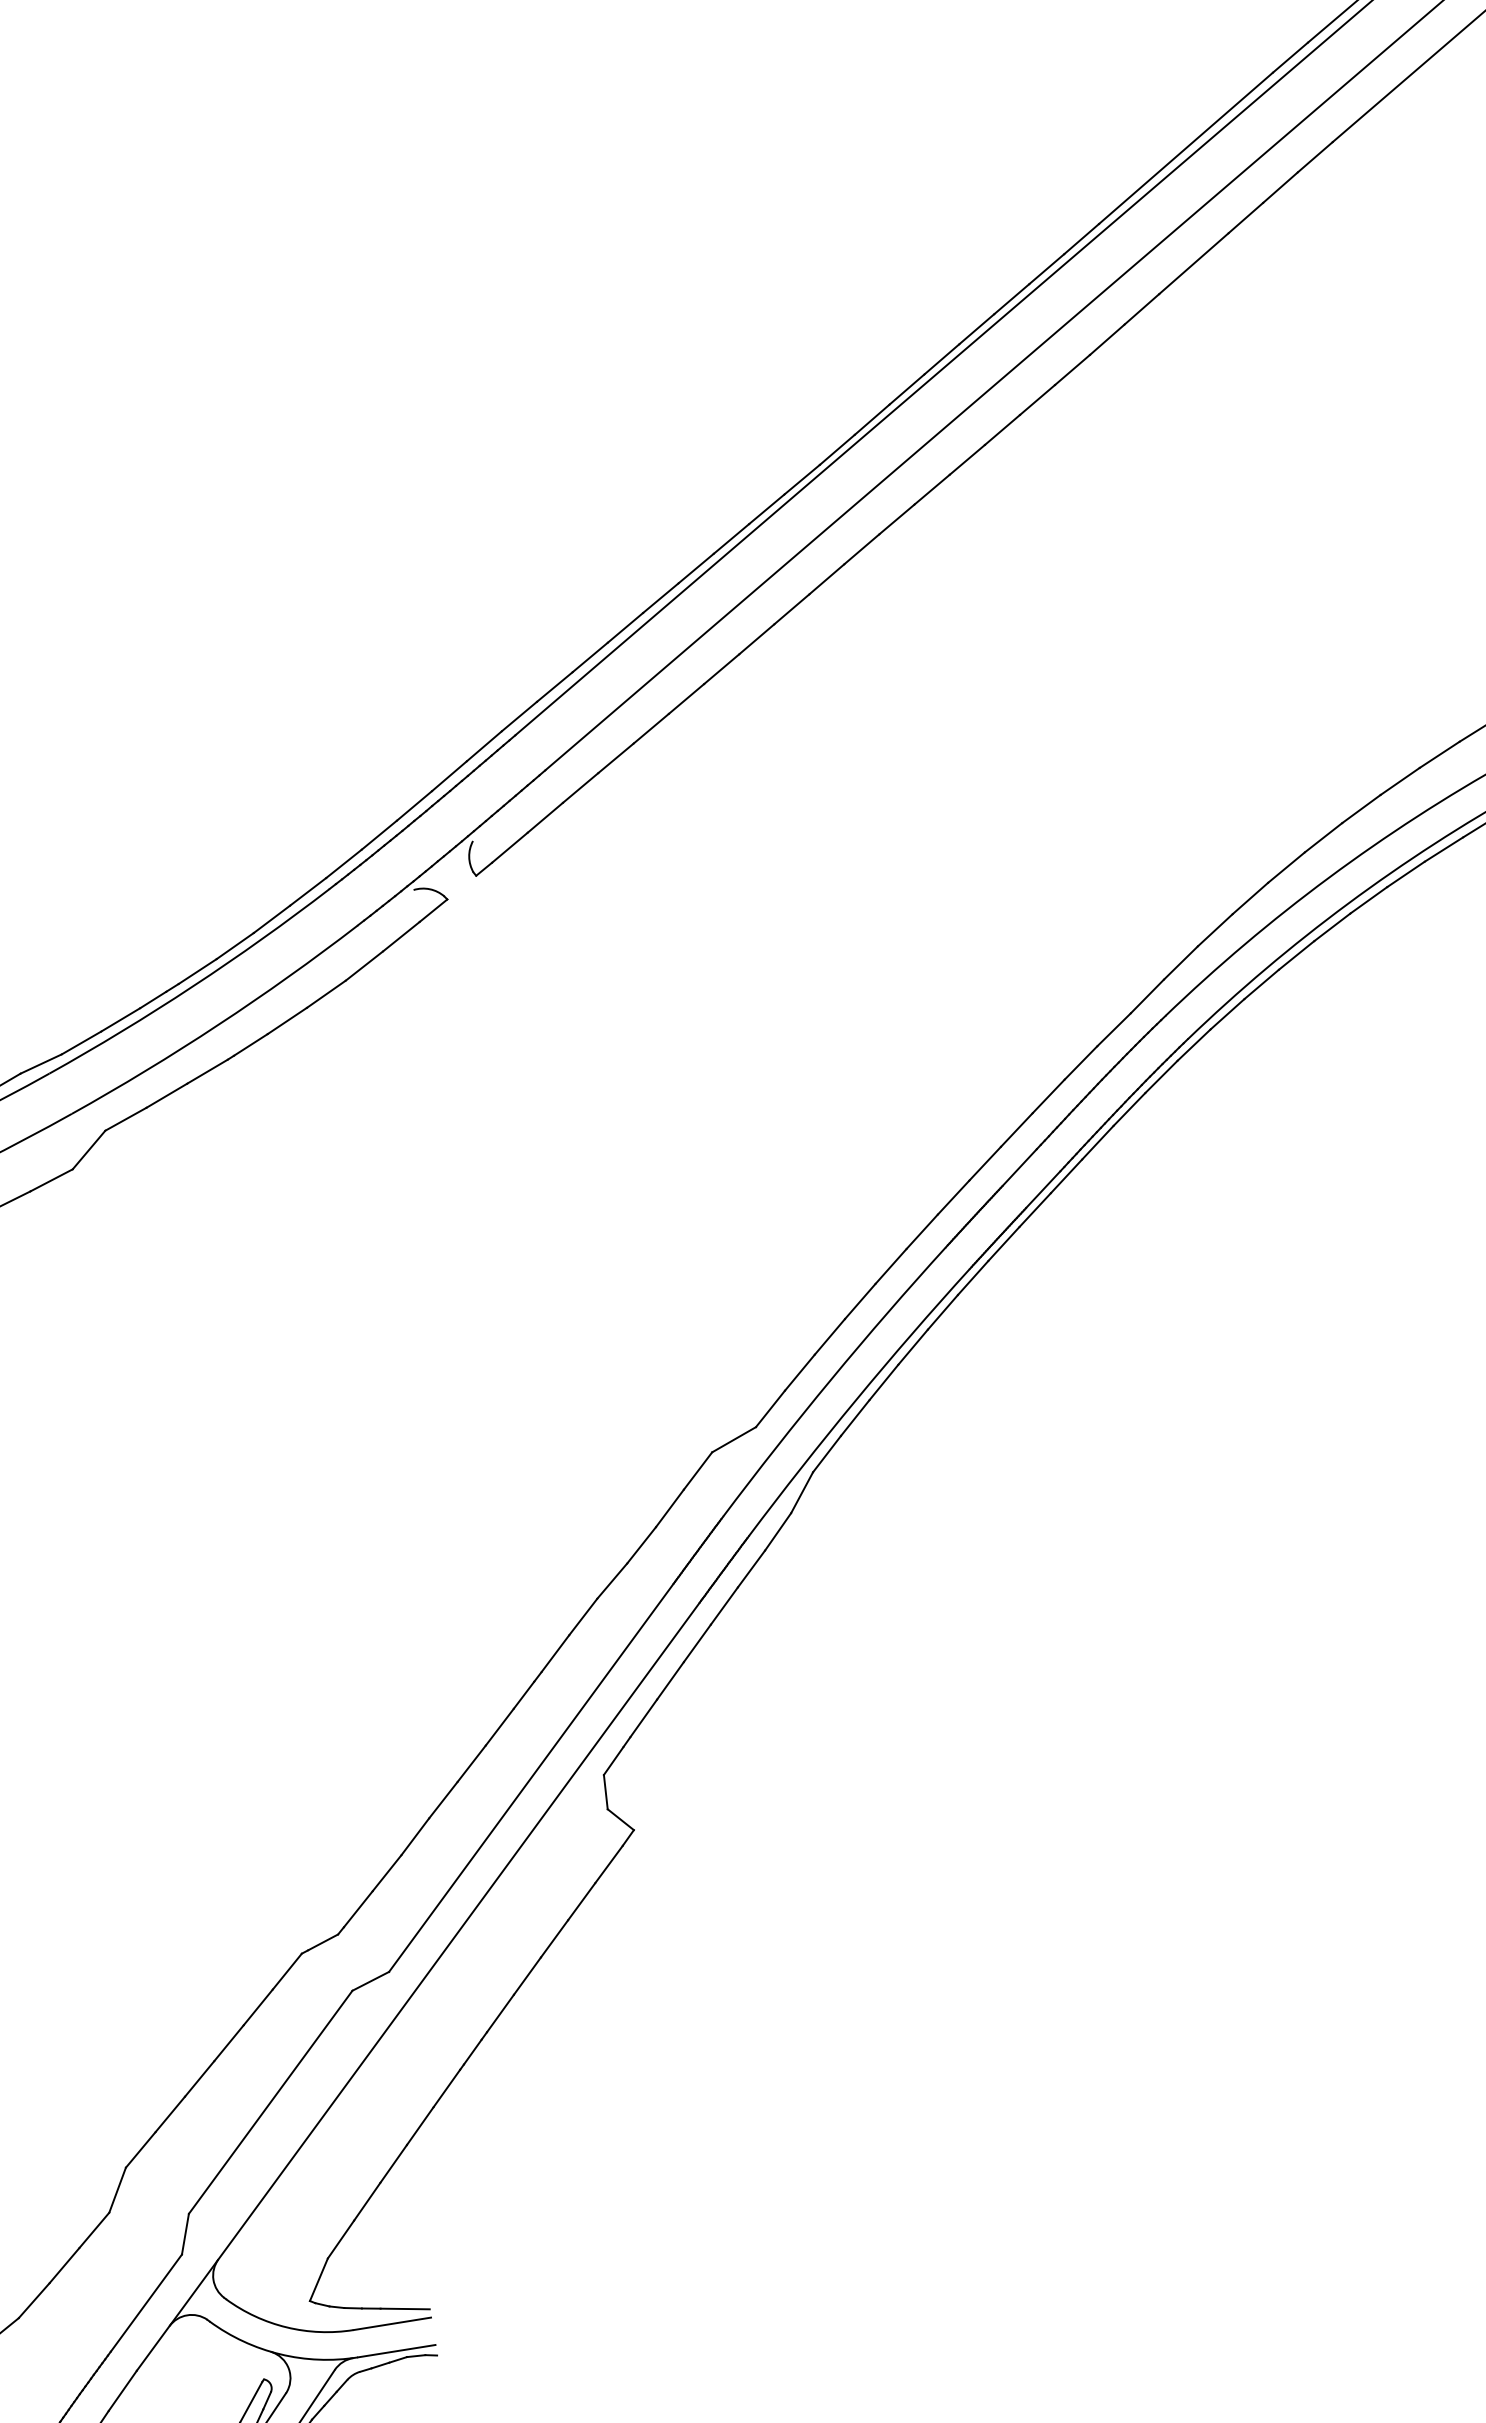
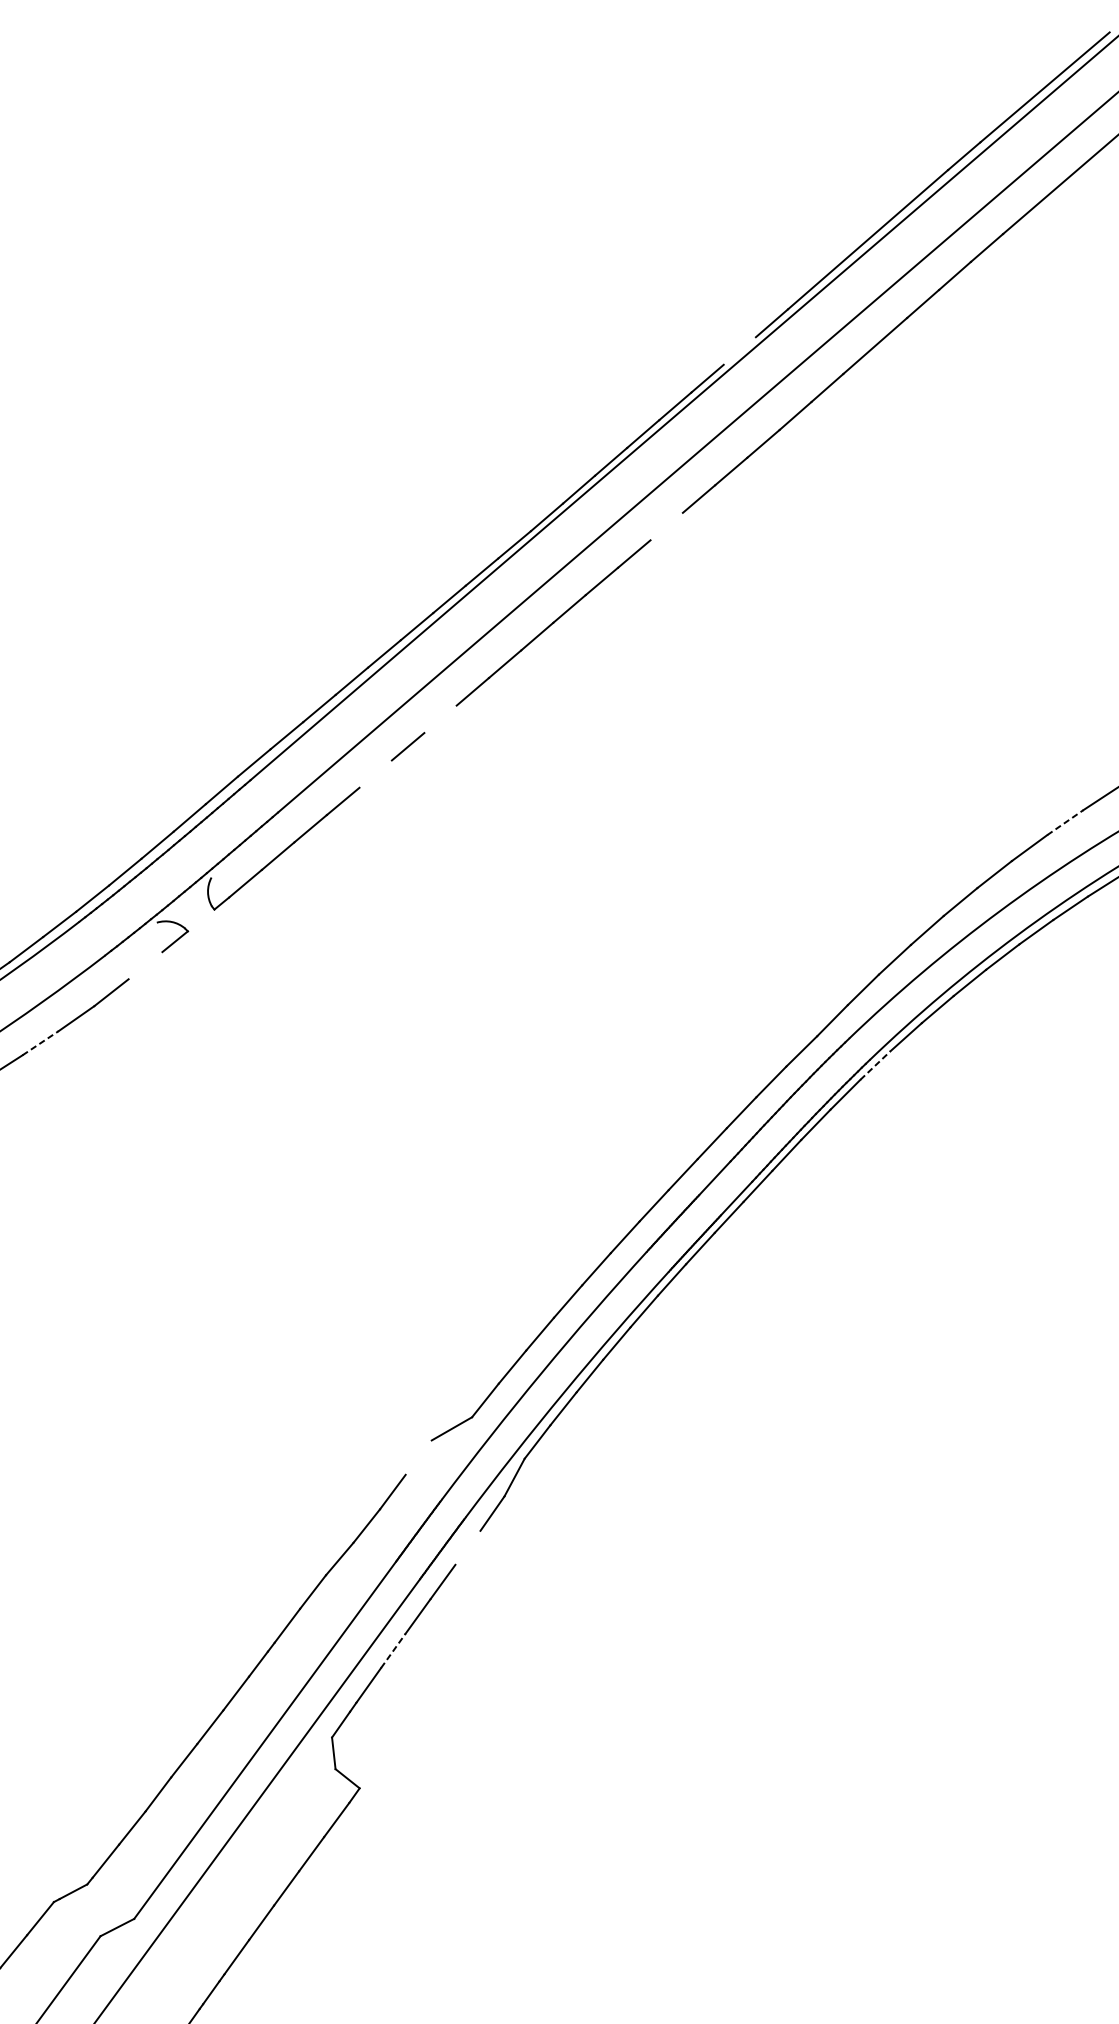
line: (1046, 269) -> (739, 351), removed
line: (966, 459) -> (665, 526), removed
line: (721, 669) -> (440, 719), removed
line: (650, 728) -> (374, 773), removed
line: (1400, 781) -> (1065, 822), solid -> dashed
line: (401, 936) -> (145, 965), removed
line: (287, 1020) -> (40, 1042), solid -> dashed
line: (1194, 1045) -> (875, 1065), solid -> dashed
line: (697, 1470) -> (418, 1457), removed
line: (751, 1568) -> (467, 1547), removed
line: (670, 1680) -> (393, 1650), solid -> dashed

